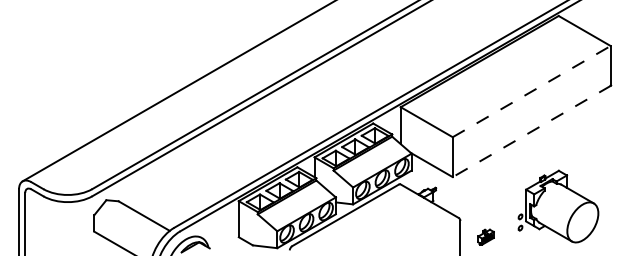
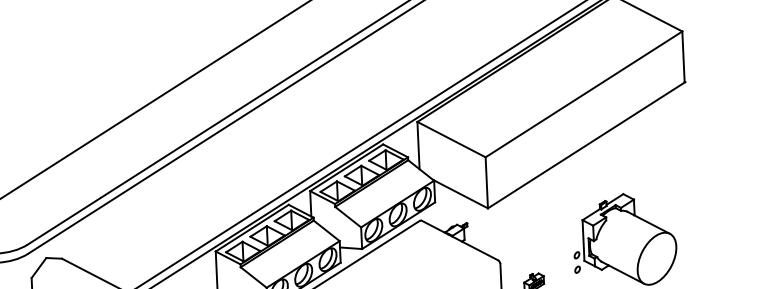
line: (532, 91) -> (585, 94), dashed -> solid
line: (531, 131) -> (586, 145), dashed -> solid

